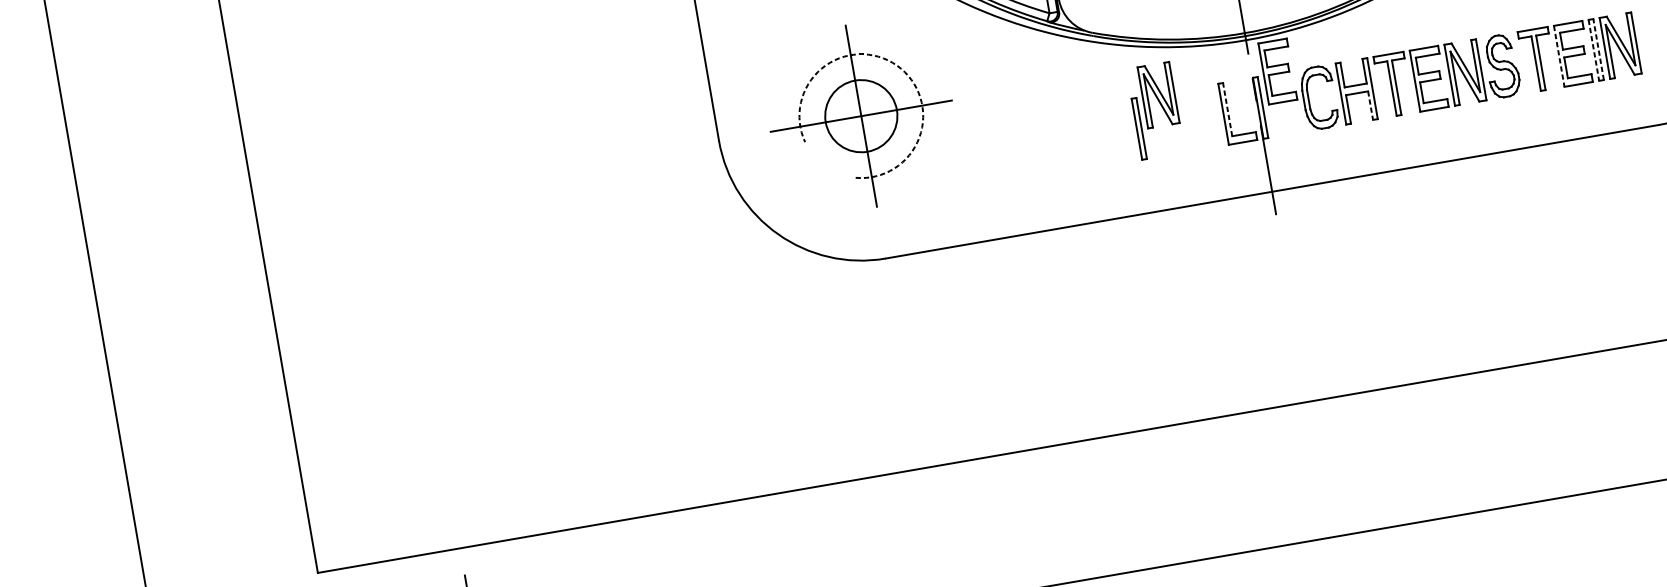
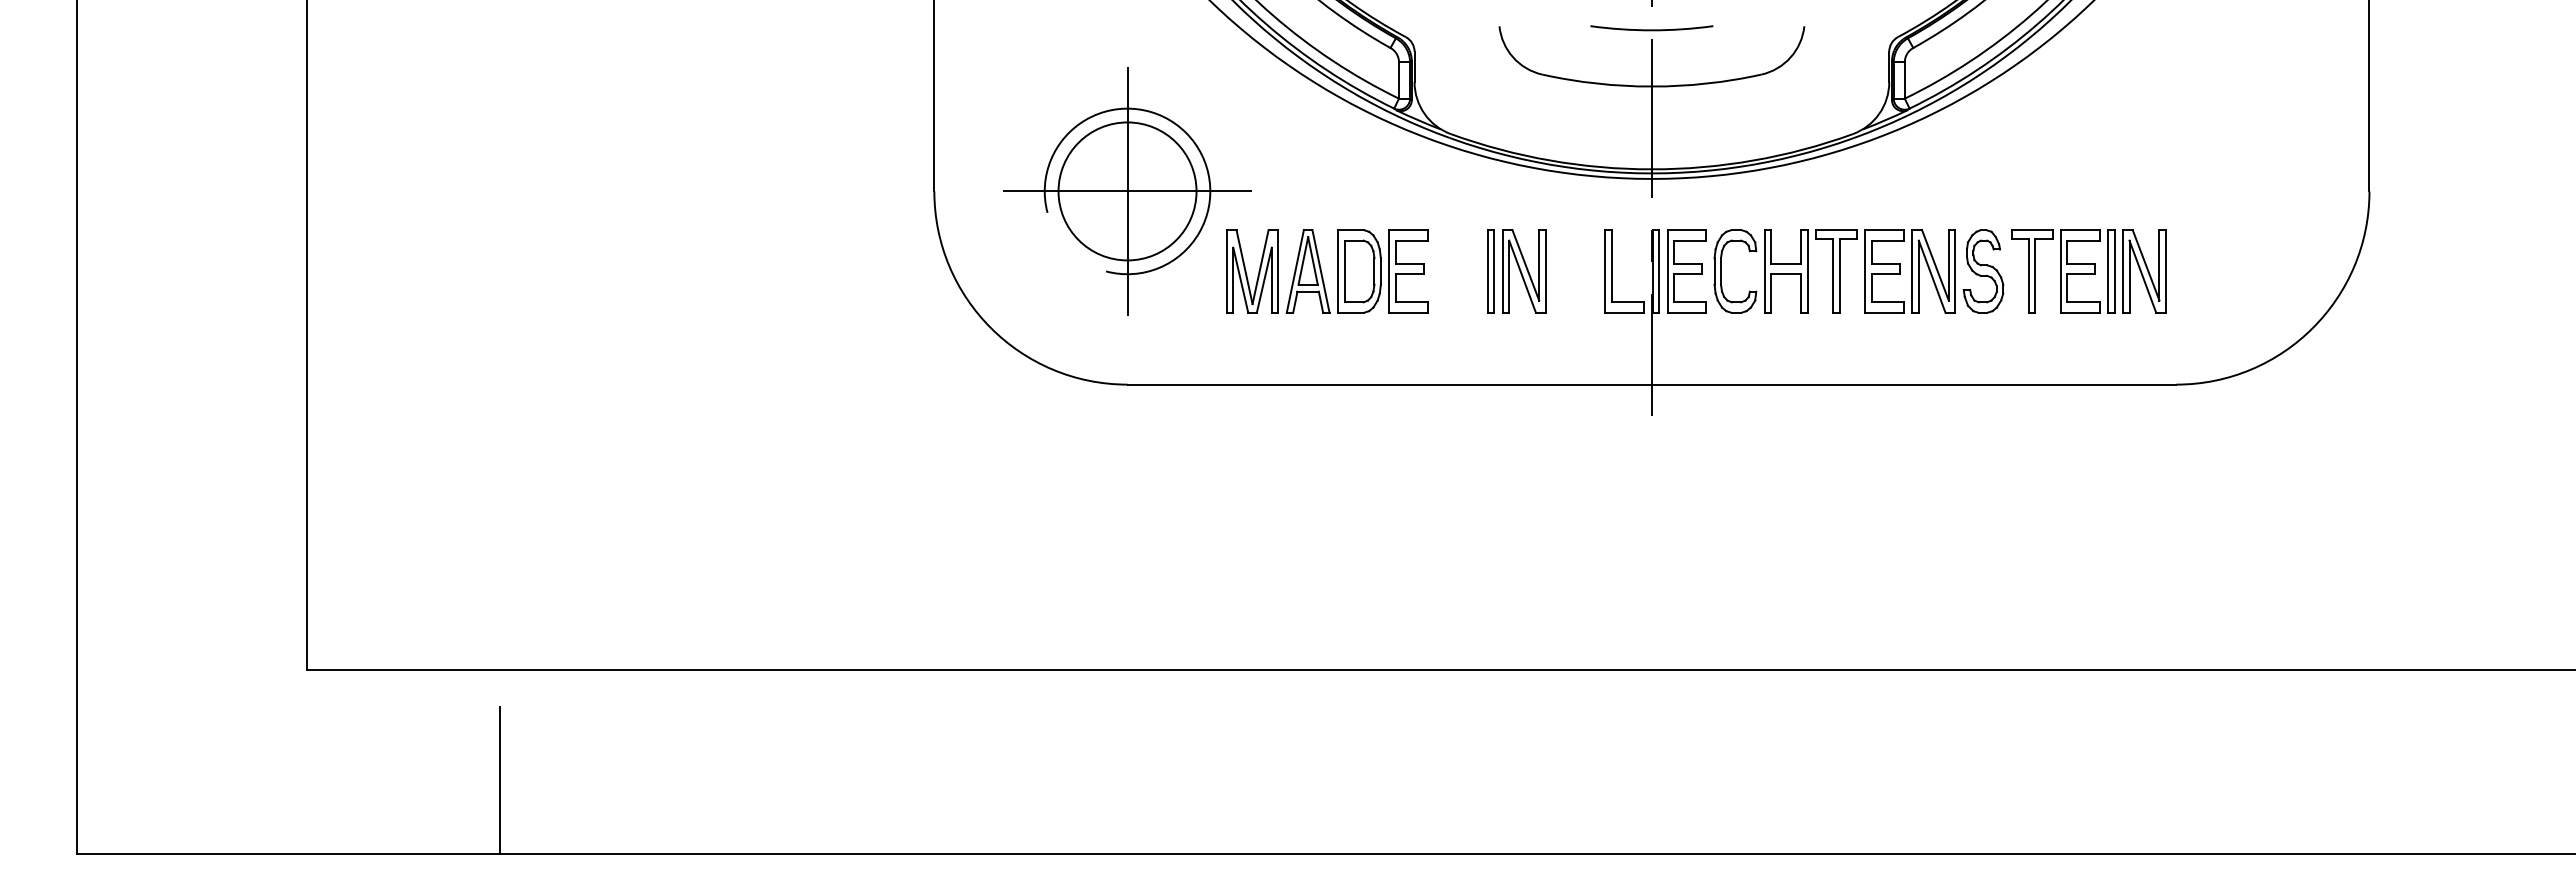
line: (1598, 48) -> (2114, 270), dashed -> solid
line: (1594, 50) -> (2108, 271), dashed -> solid
line: (1559, 56) -> (2061, 271), dashed -> solid
arc: (897, 65) -> (1186, 132), dashed -> solid
part: (1277, 71) -> (1686, 271), moved
part: (1158, 95) -> (1524, 271), moved
line: (1370, 105) -> (1801, 293), dashed -> solid
line: (1227, 109) -> (1611, 265), dashed -> solid
circle: (861, 116) -> (1127, 191), size x1.43
part: (1018, 149) -> (1327, 271), added

